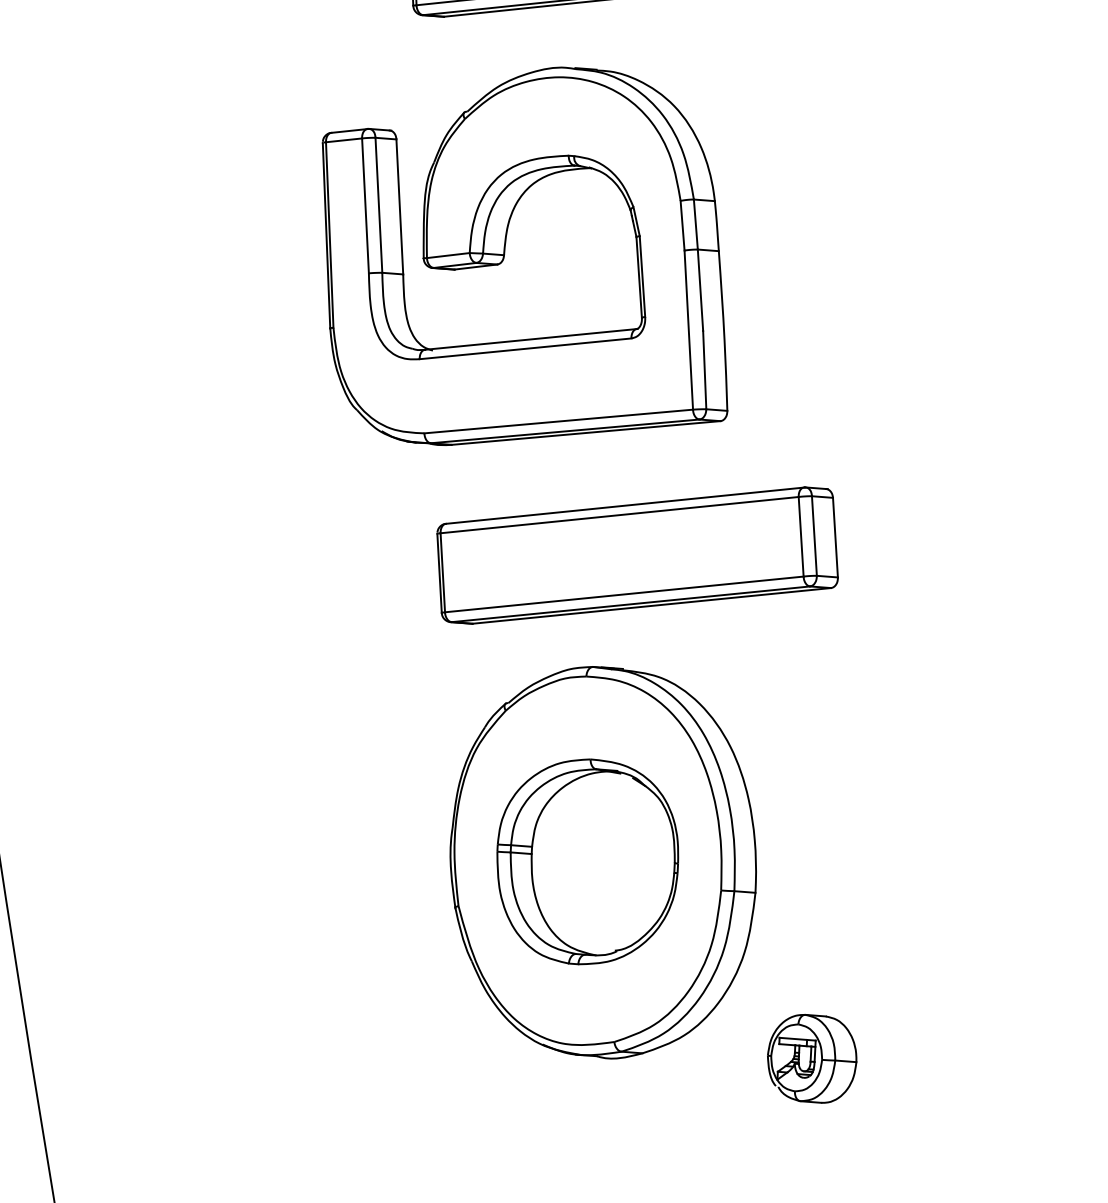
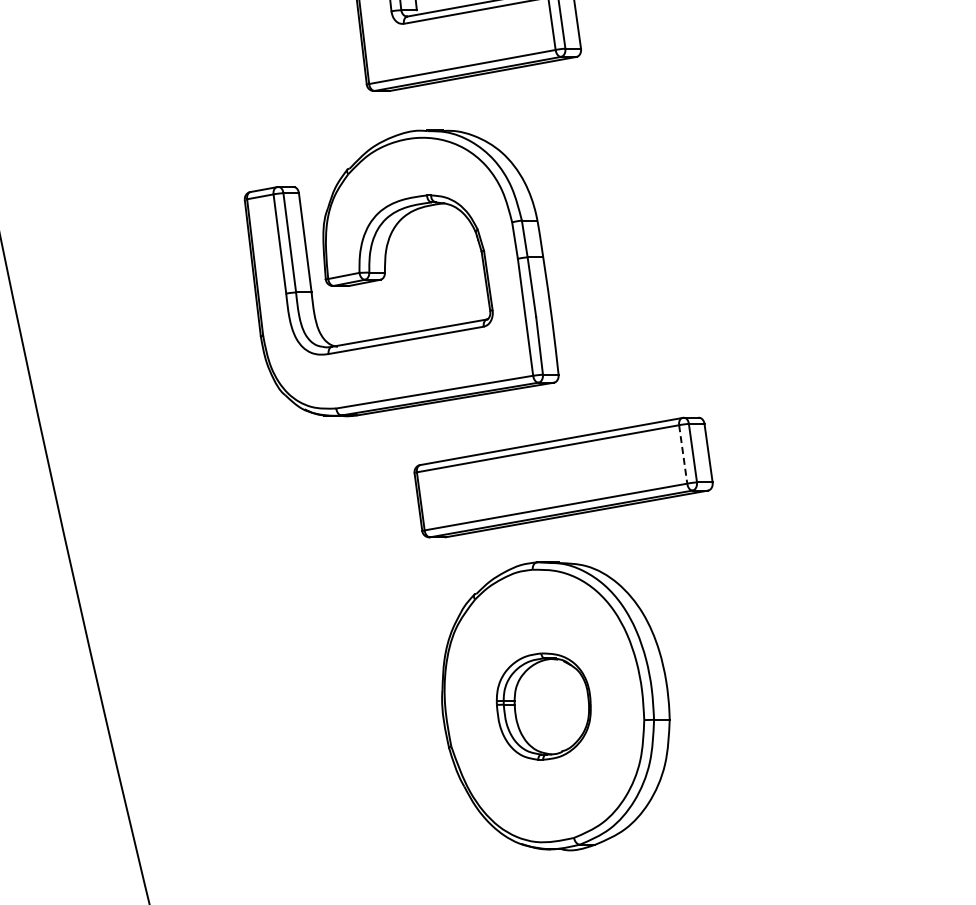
part: (504, 256) -> (385, 273), moved
line: (801, 536) -> (683, 454), solid -> dashed
part: (586, 861) -> (543, 706), size x0.7
part: (811, 1057) -> (720, 838), removed

